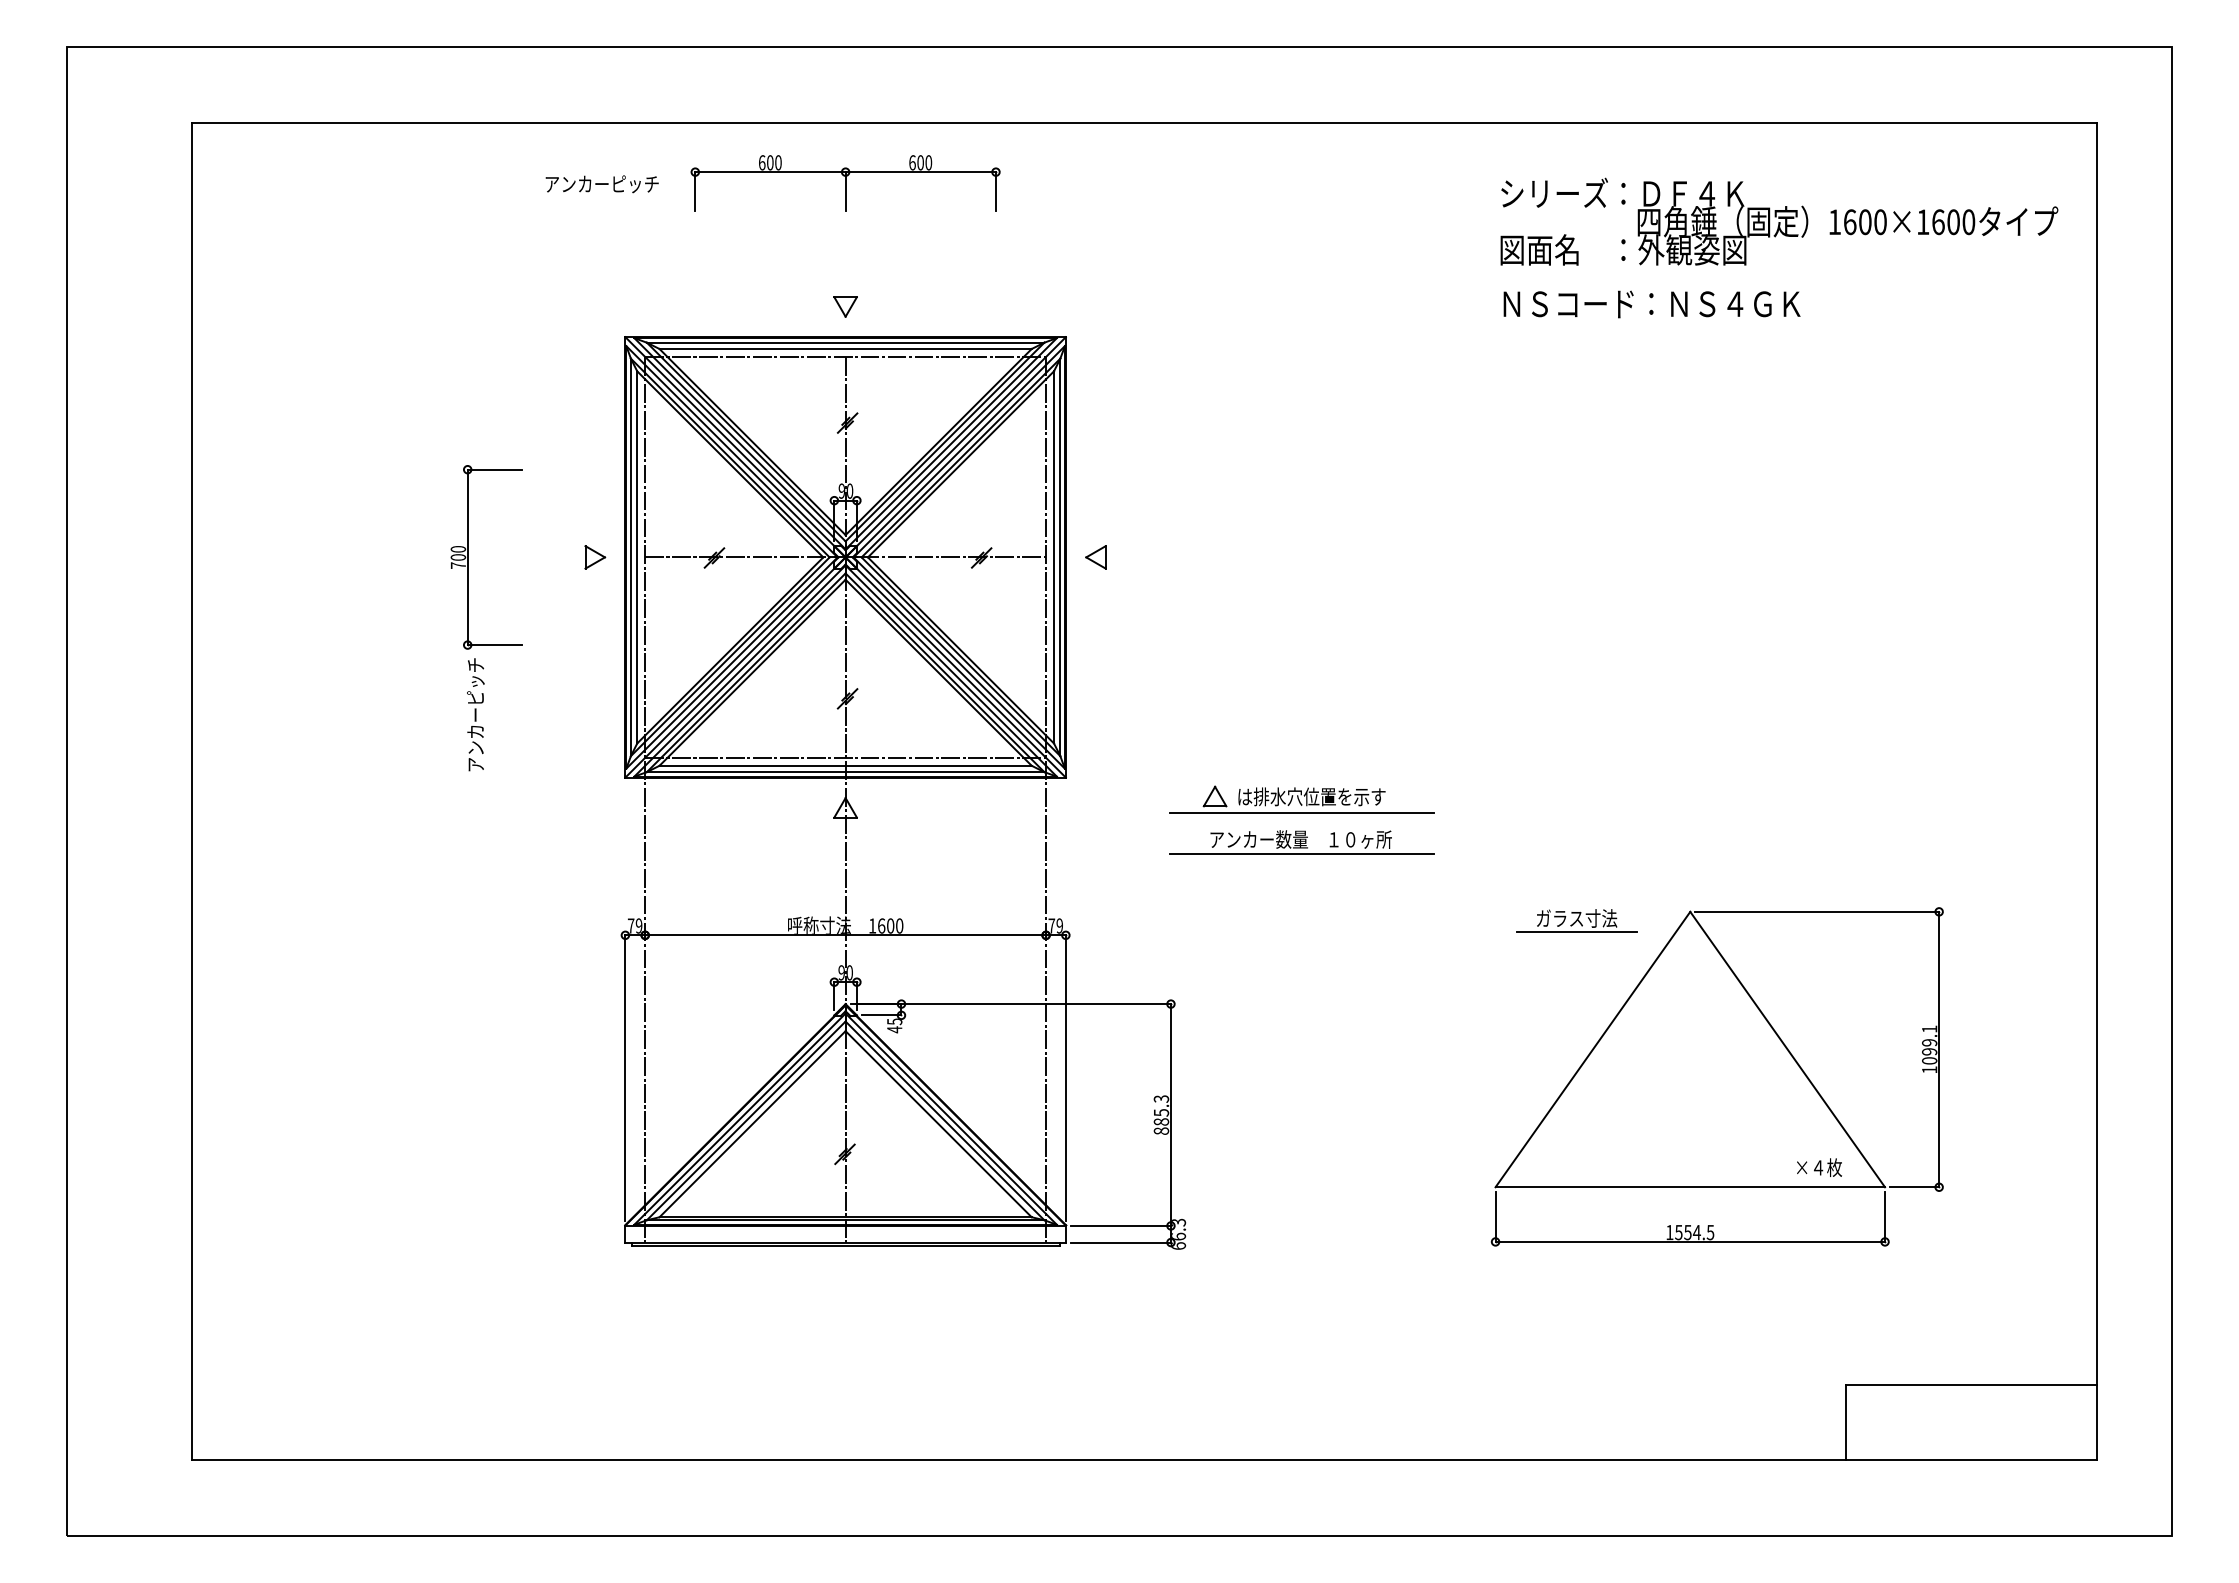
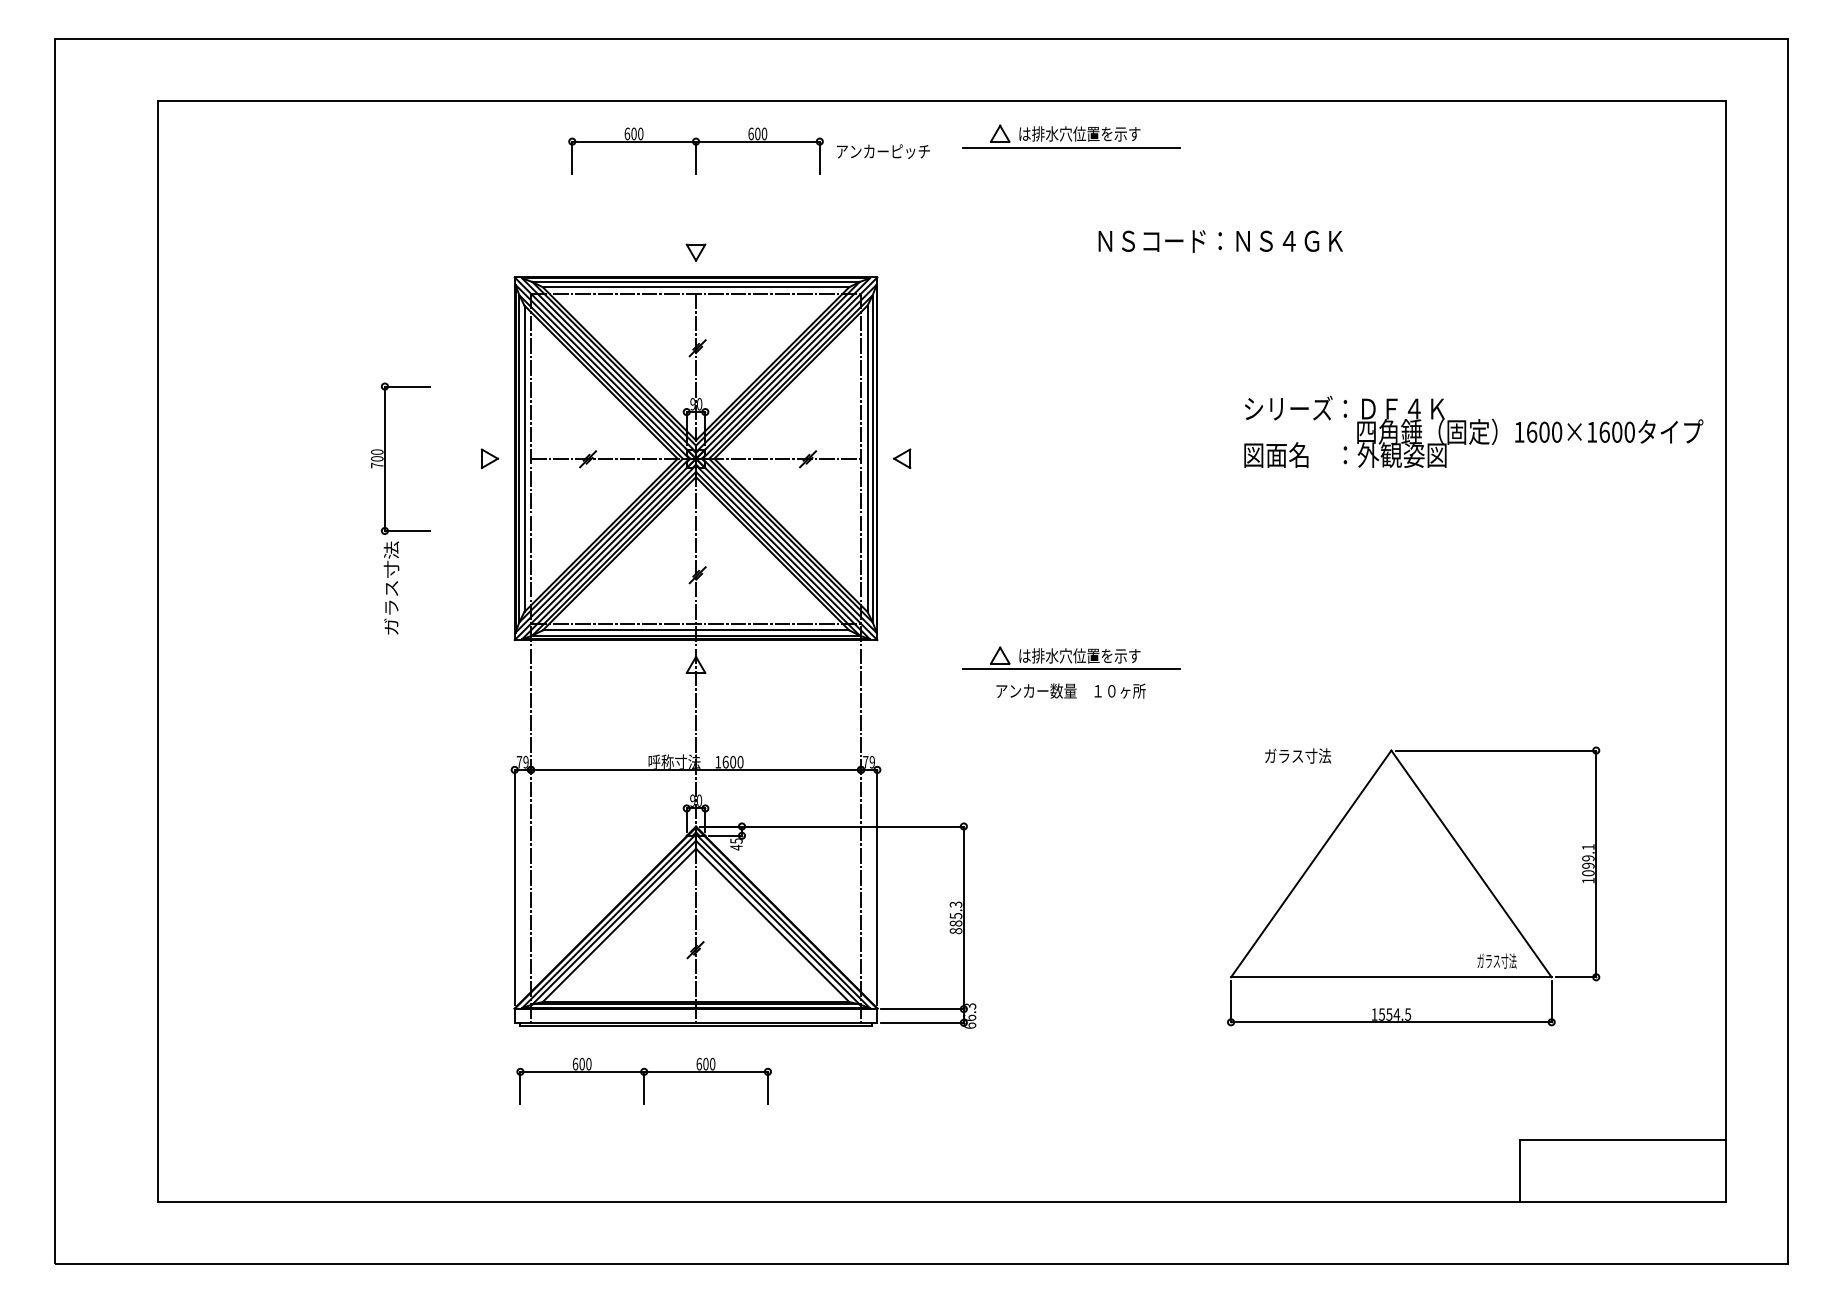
part: (1301, 165) -> (1071, 136), added
text: (601, 184) -> (882, 151), moved
text: (1779, 221) -> (1473, 431), moved
text: (1651, 304) -> (1220, 241), moved
text: (475, 714) -> (391, 588), アンカーピッチ -> ガラス寸法
line: (1301, 854) -> (1071, 703), removed
line: (1576, 932) -> (1297, 767), removed
text: (1818, 1167) -> (1496, 961), ×４枚 -> ガラス寸法
part: (782, 1313) -> (644, 1081), added

